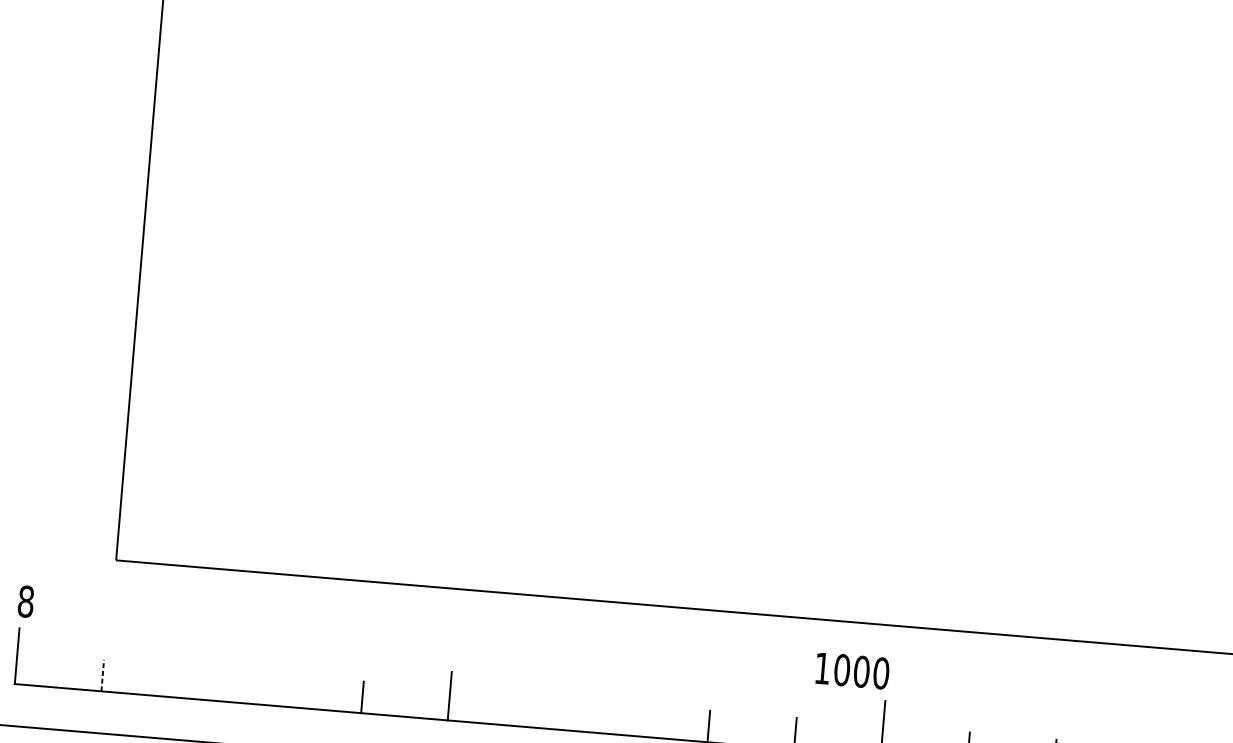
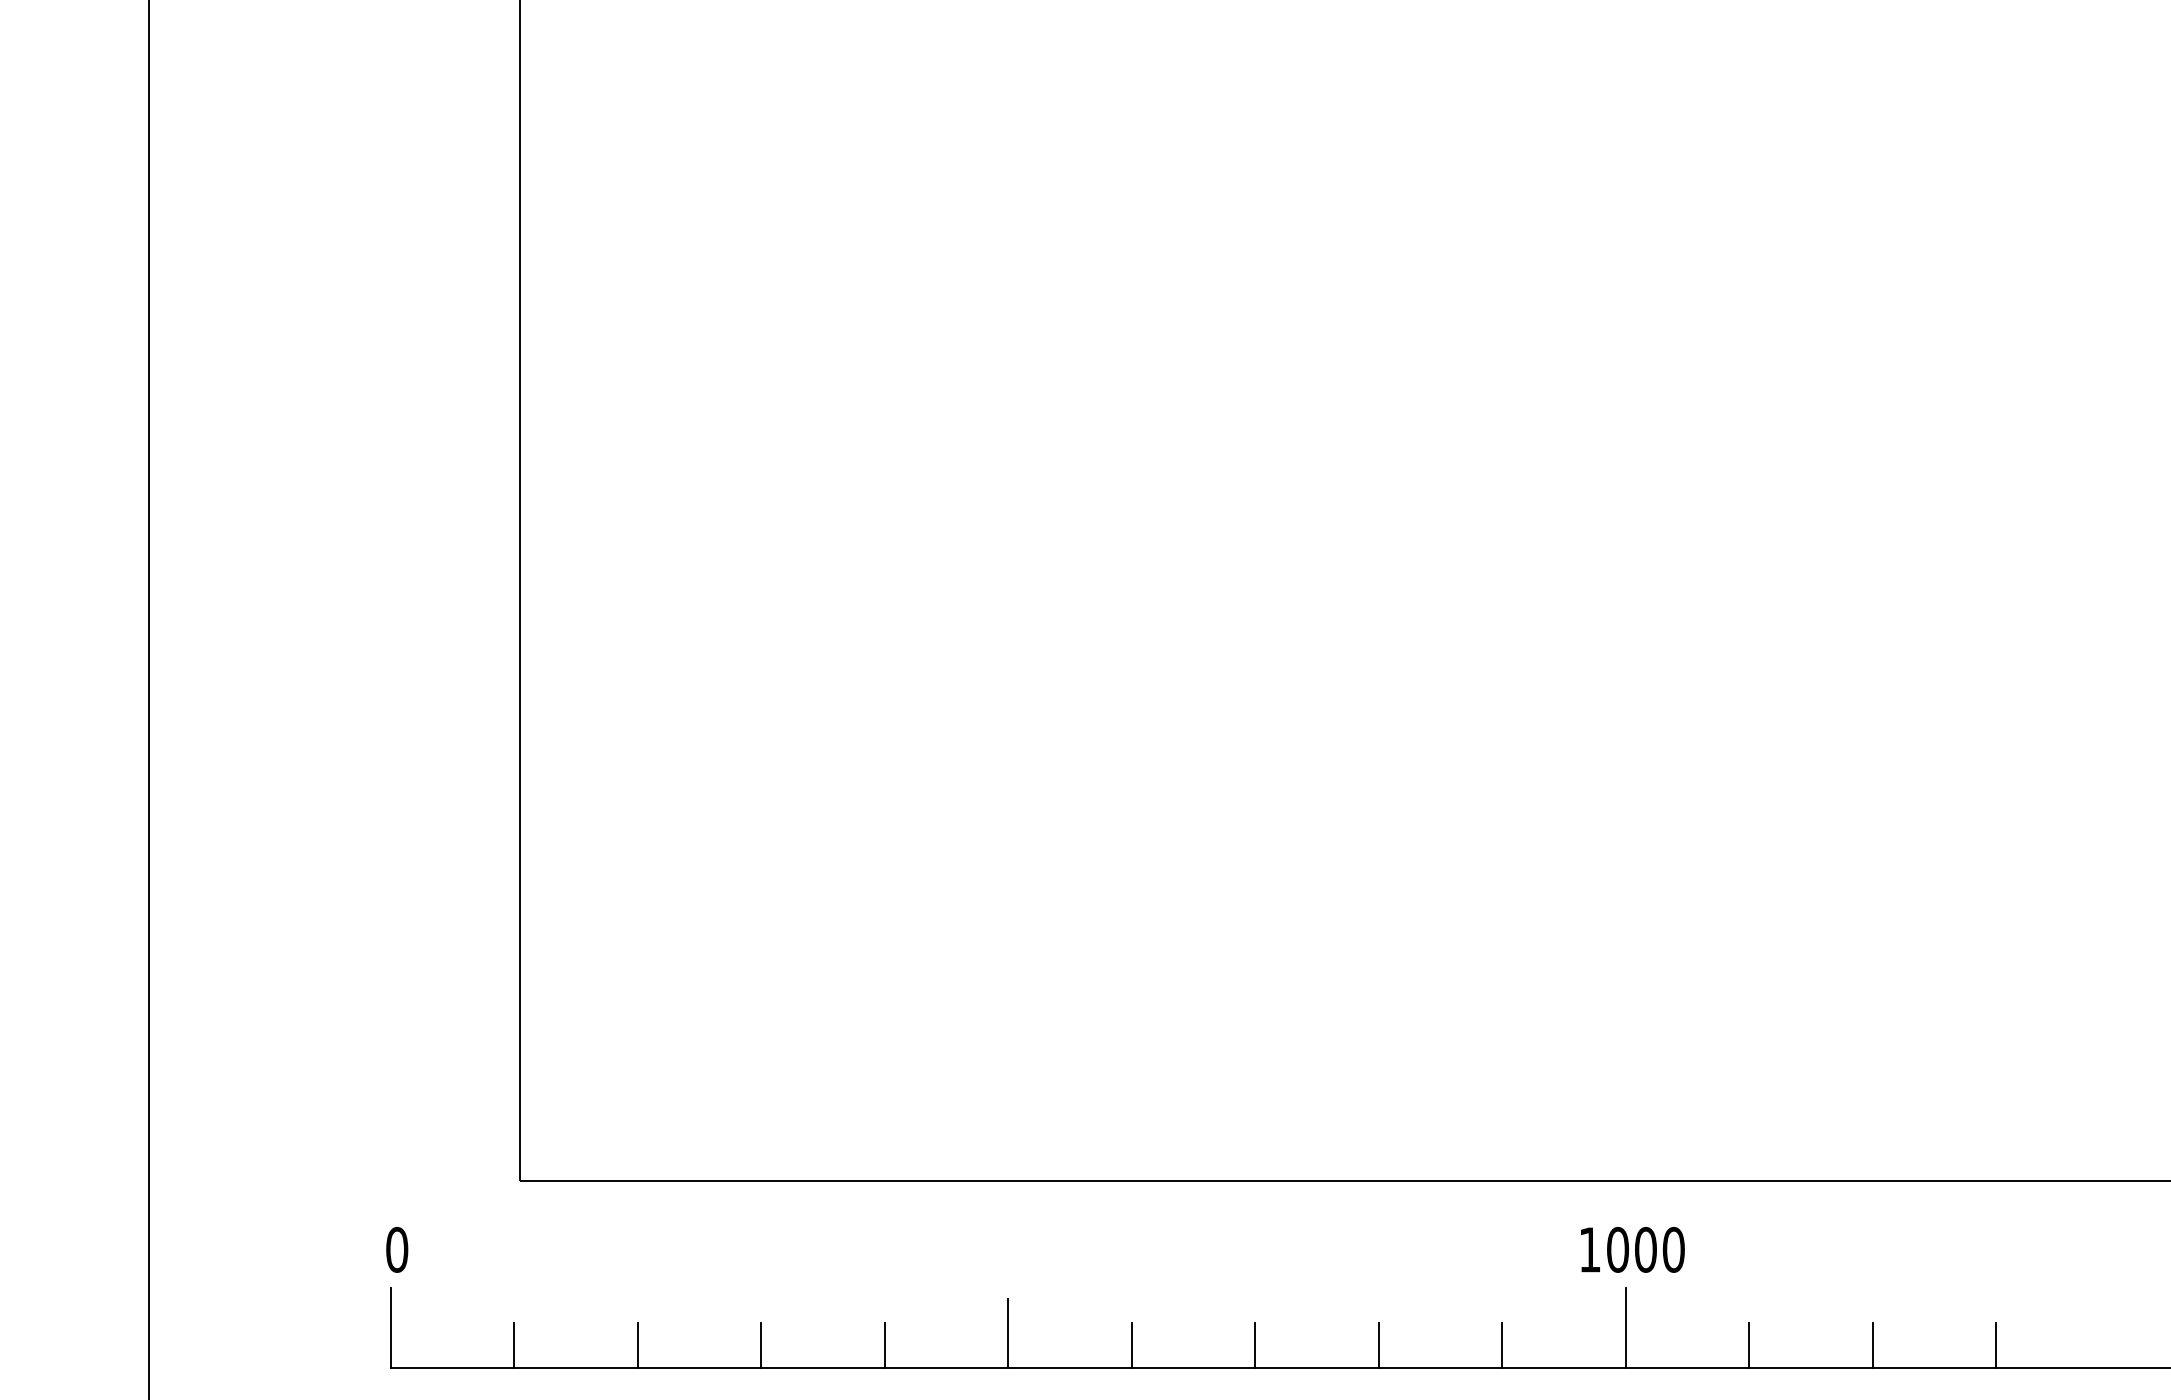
text: (26, 601) -> (397, 1249), 8 -> 0
text: (852, 670) -> (1632, 1249), moved
line: (102, 674) -> (514, 1344), dashed -> solid
line: (188, 682) -> (637, 1345), added
line: (275, 690) -> (761, 1345), added
line: (535, 711) -> (1131, 1345), added
line: (622, 719) -> (1255, 1345), added

